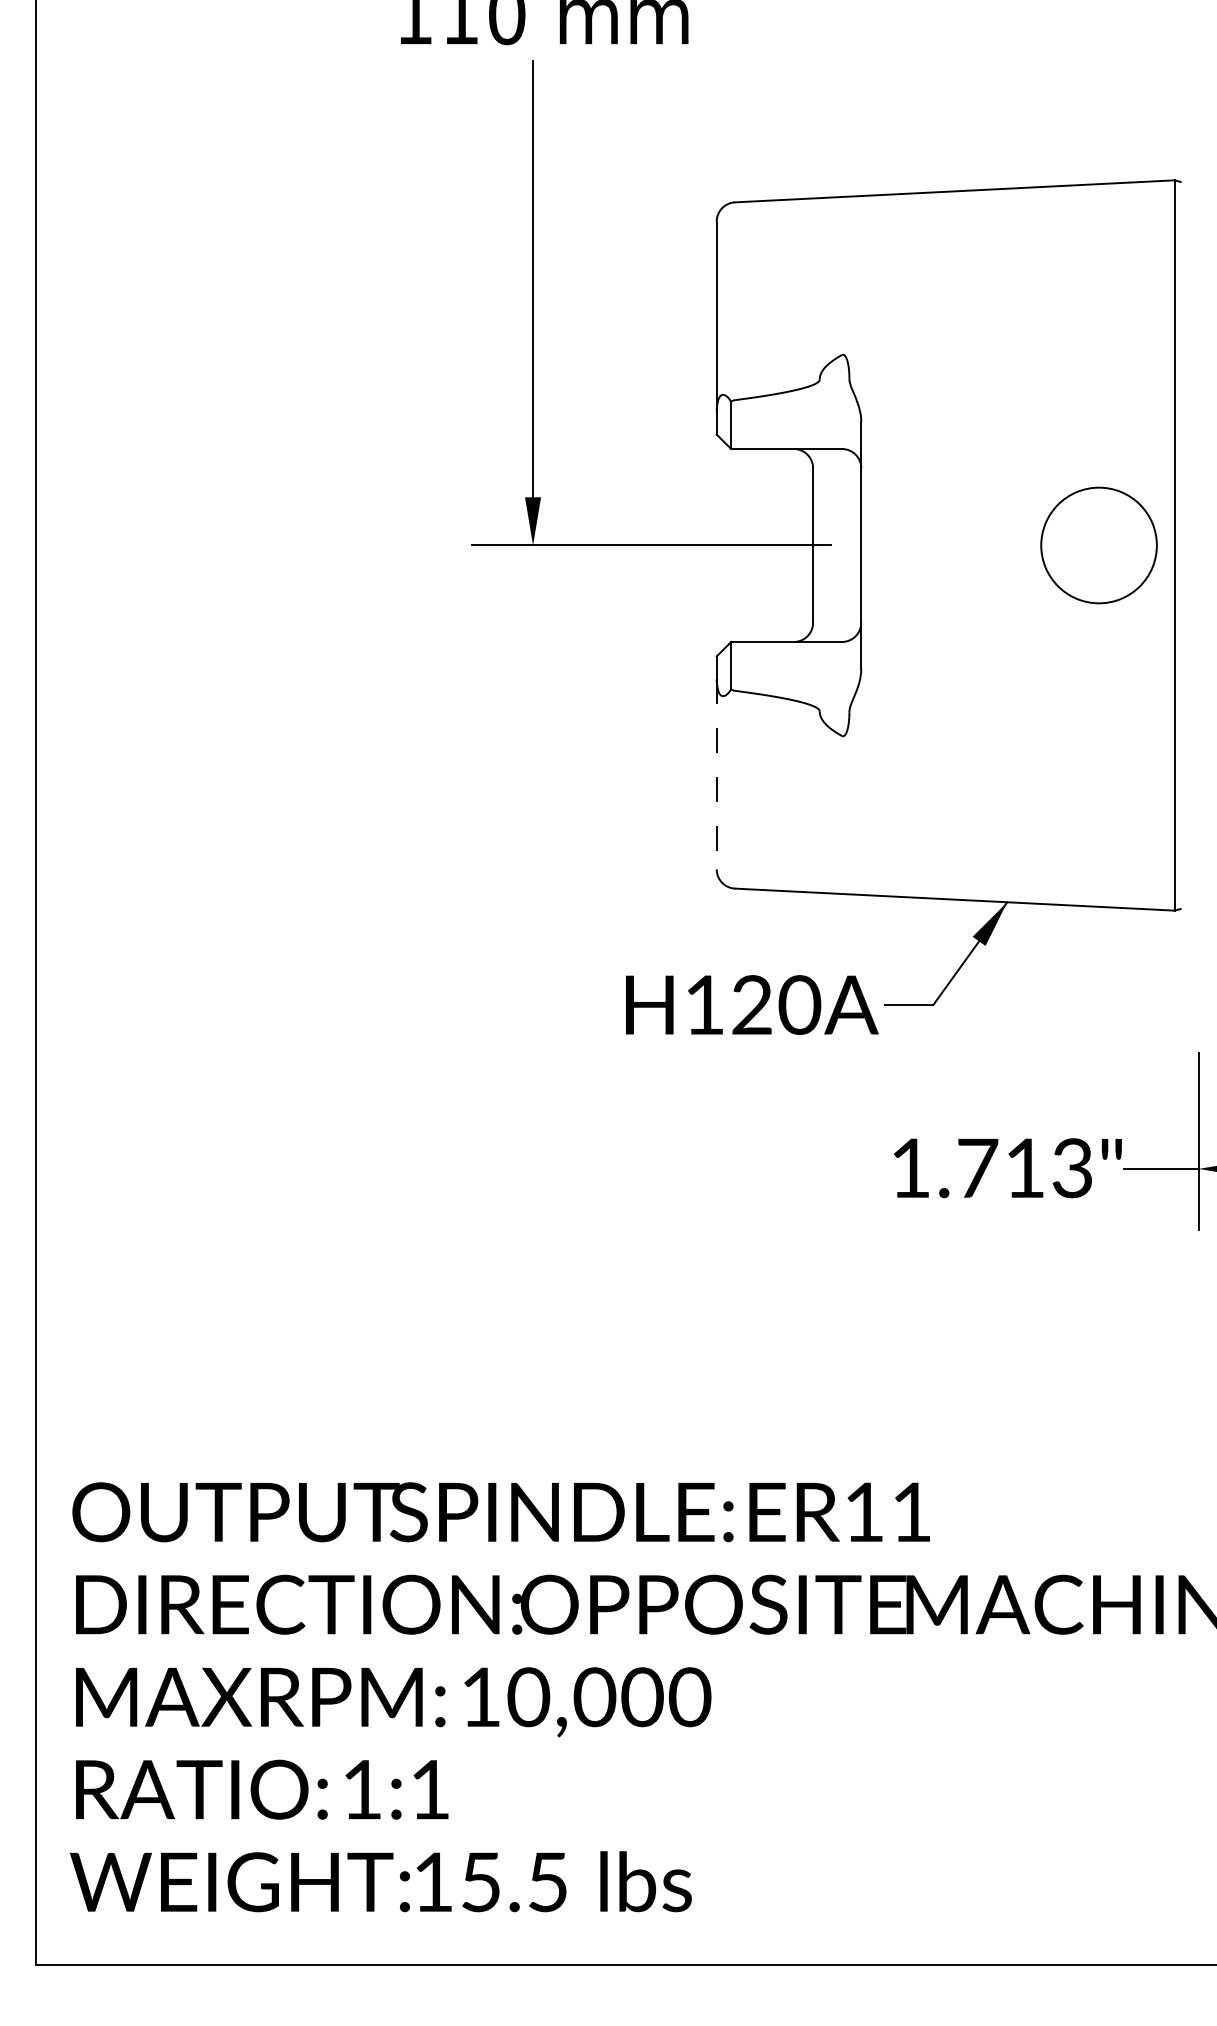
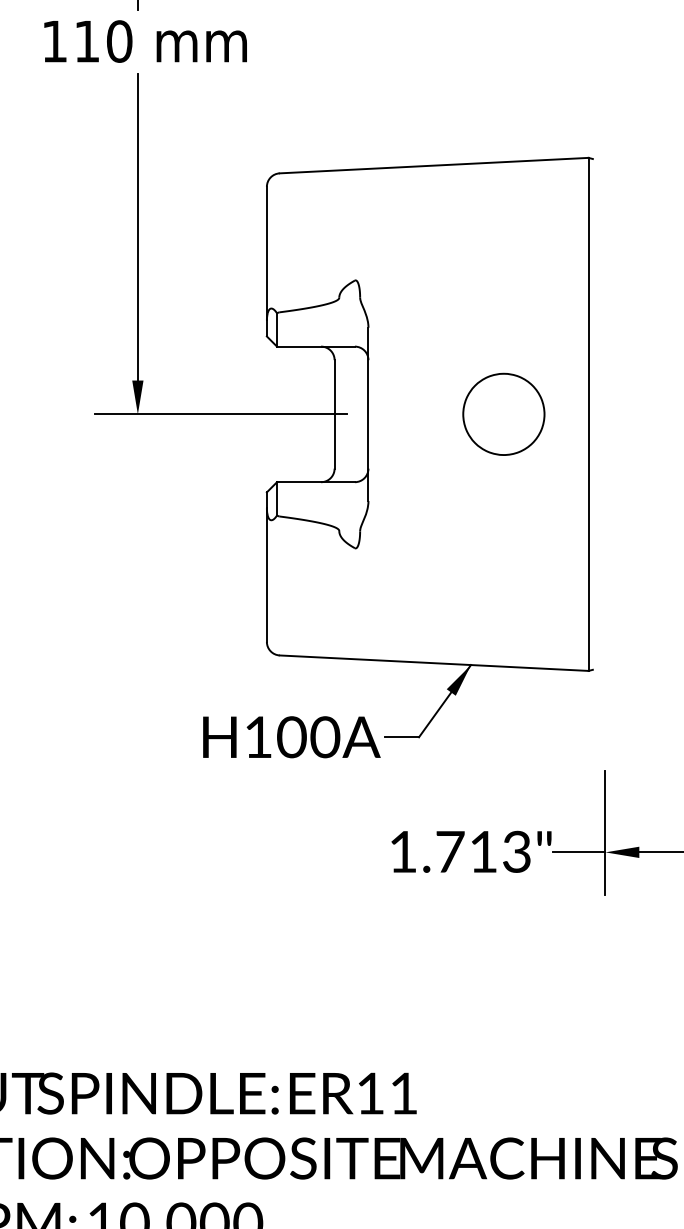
part: (1098, 545) -> (503, 414), moved
line: (716, 774) -> (266, 575), dashed -> solid
text: (752, 1004) -> (292, 736), H120A -> H100A

